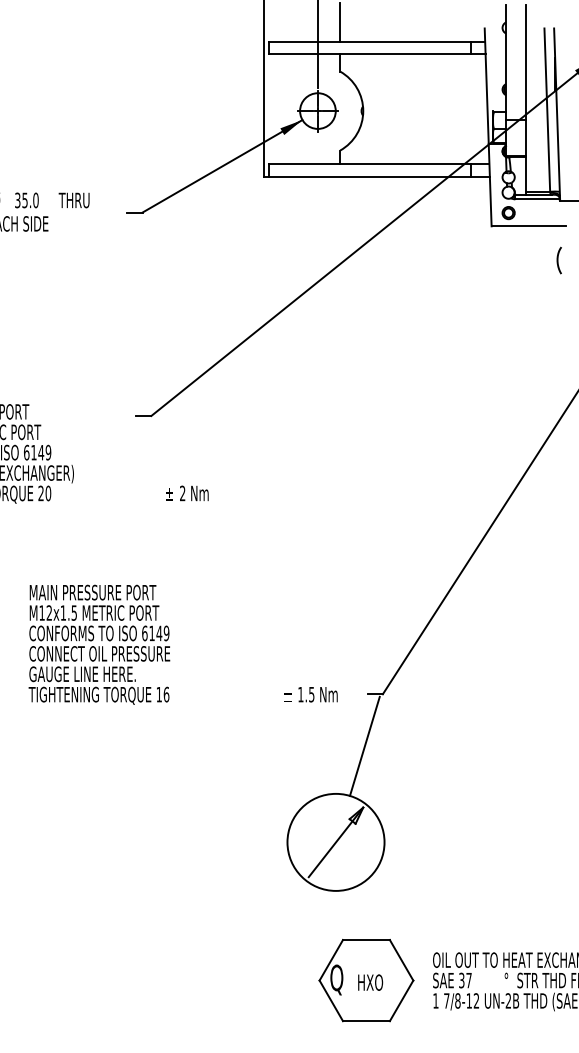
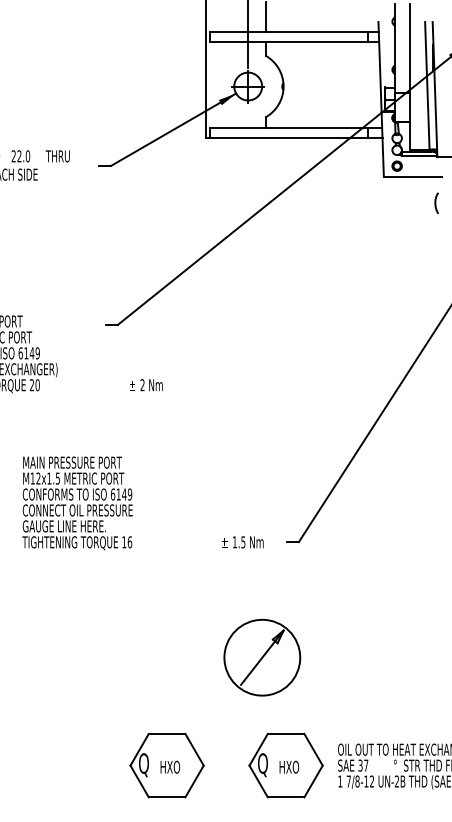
text: (21, 200) -> (16, 156), 35.0 -> 22.0
line: (364, 746) -> (284, 582), removed
part: (213, 980) -> (166, 765), added

